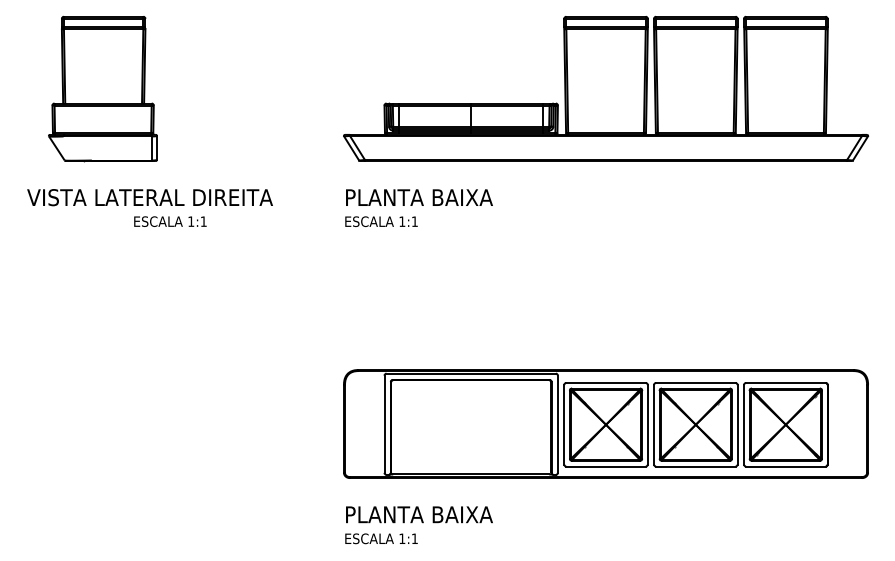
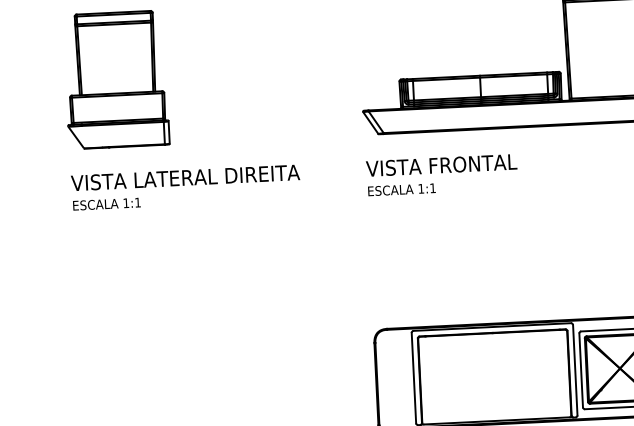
part: (102, 89) -> (115, 80), moved
text: (425, 197) -> (441, 165), PLANTA BAIXA -> VISTA FRONTAL
text: (170, 221) -> (106, 204), moved

